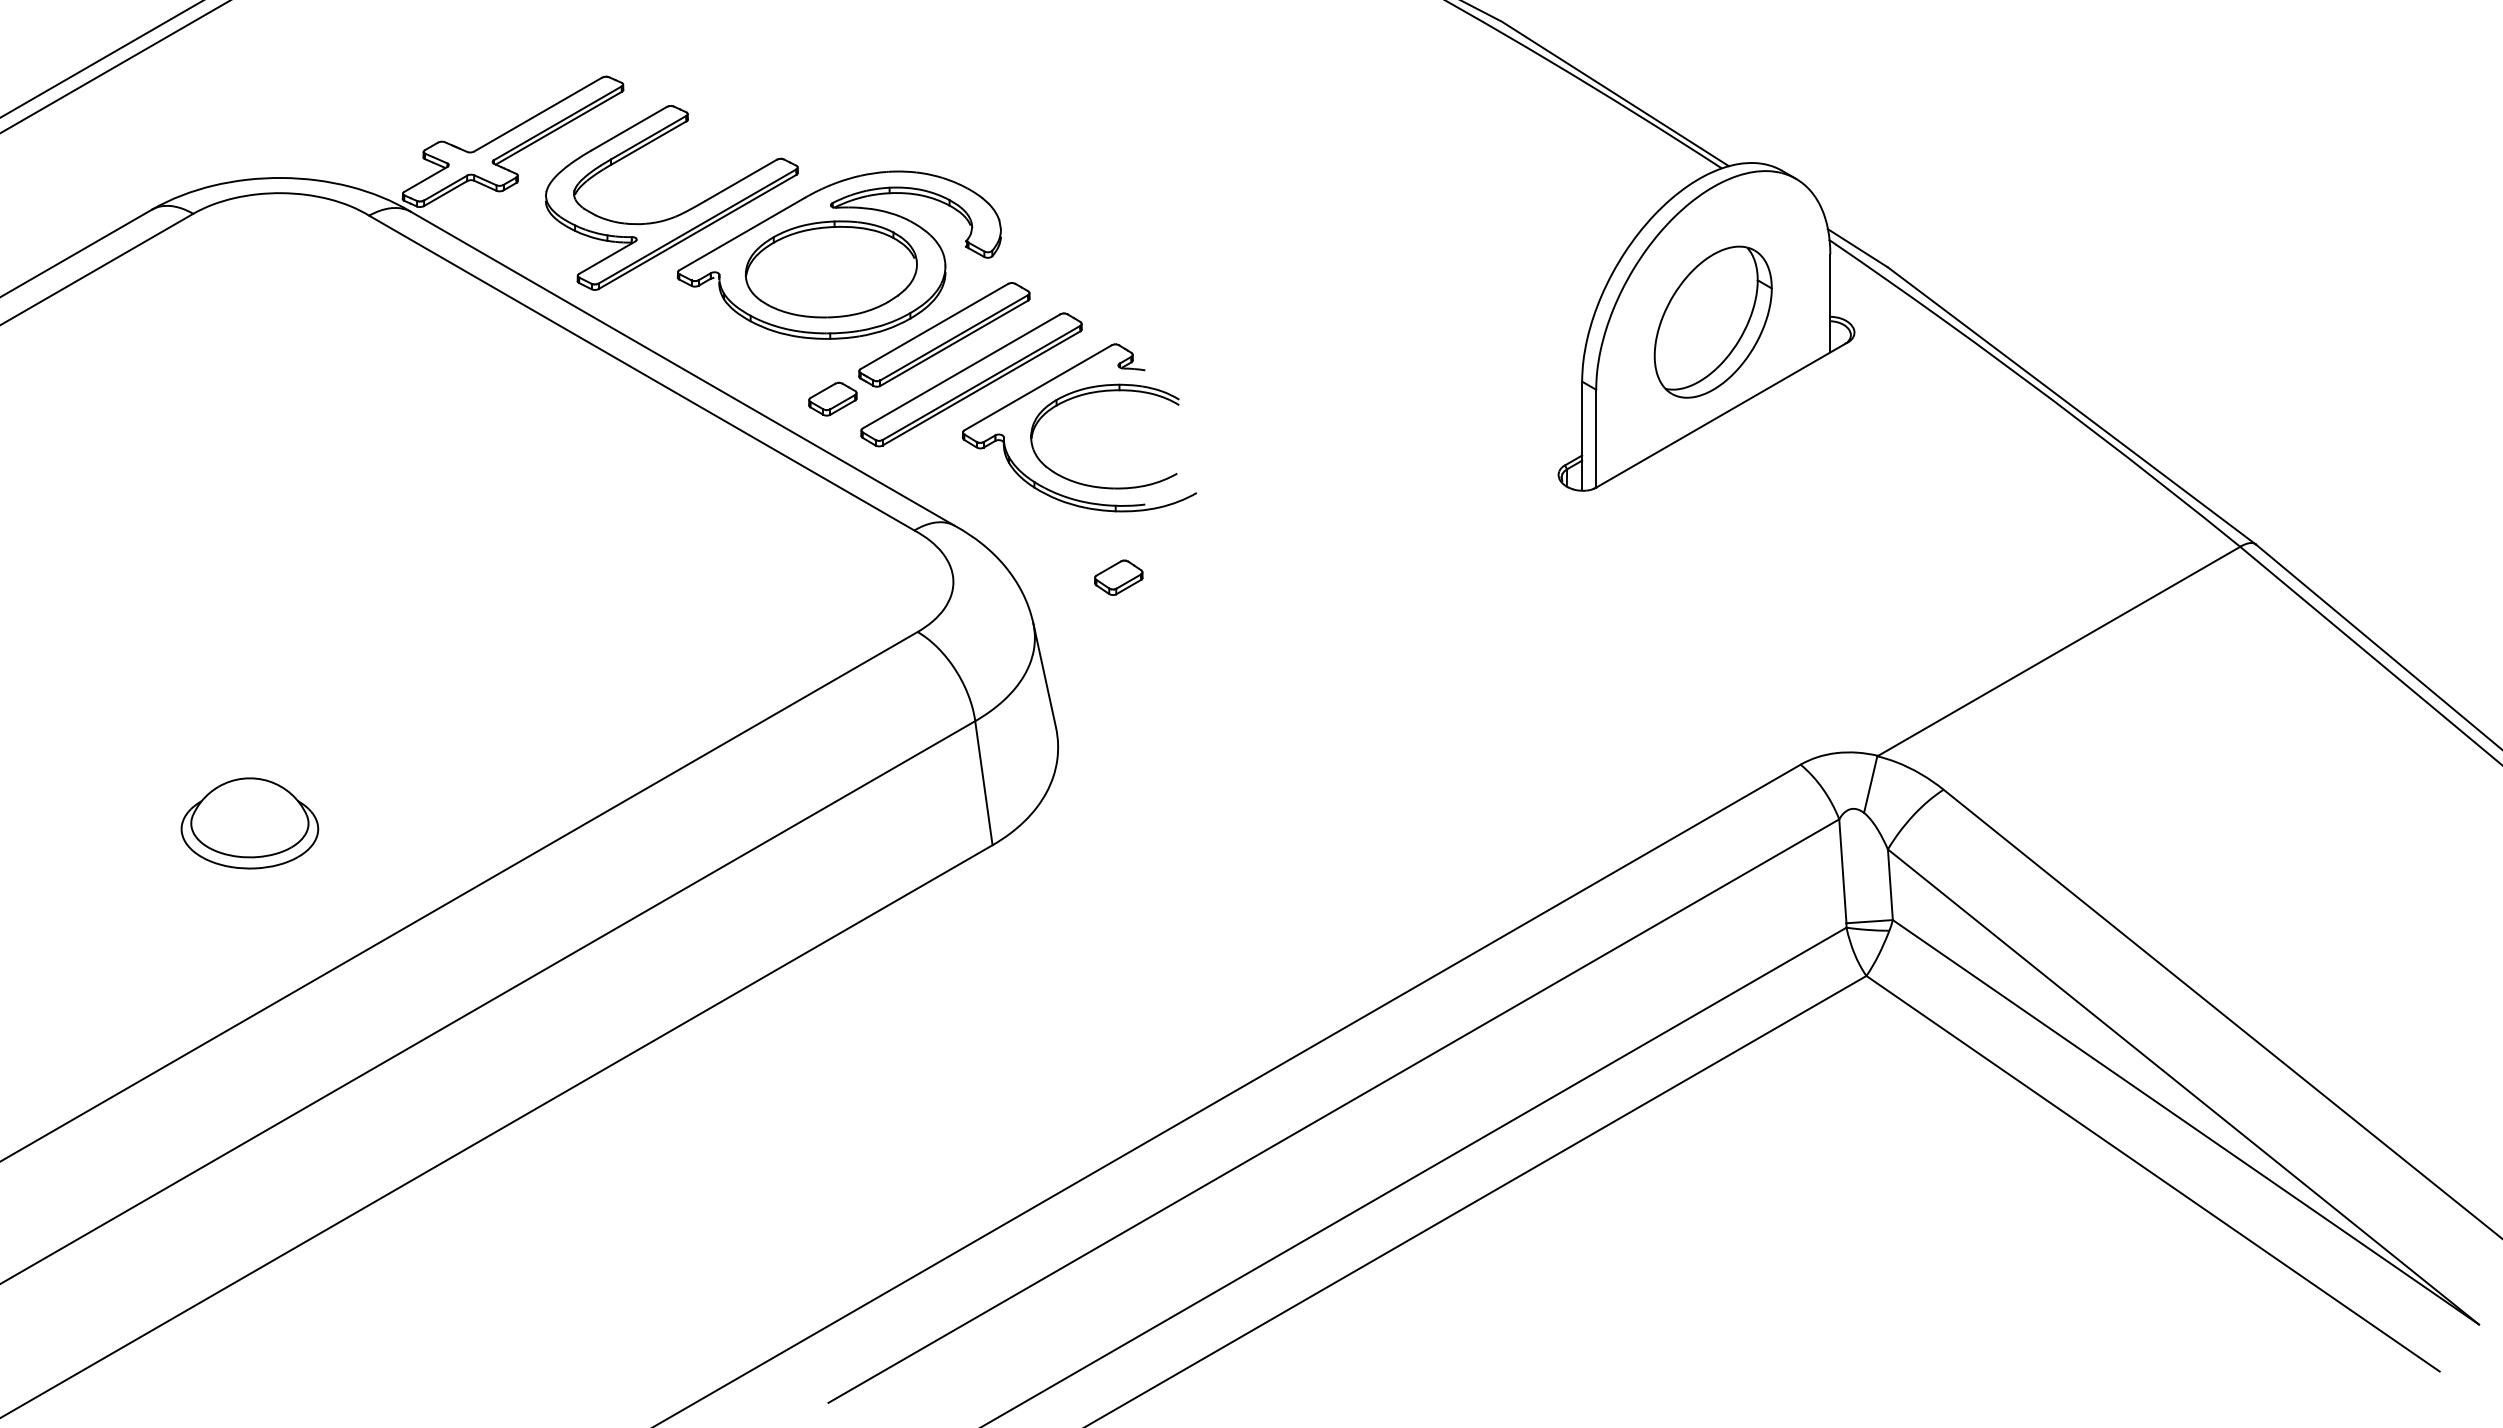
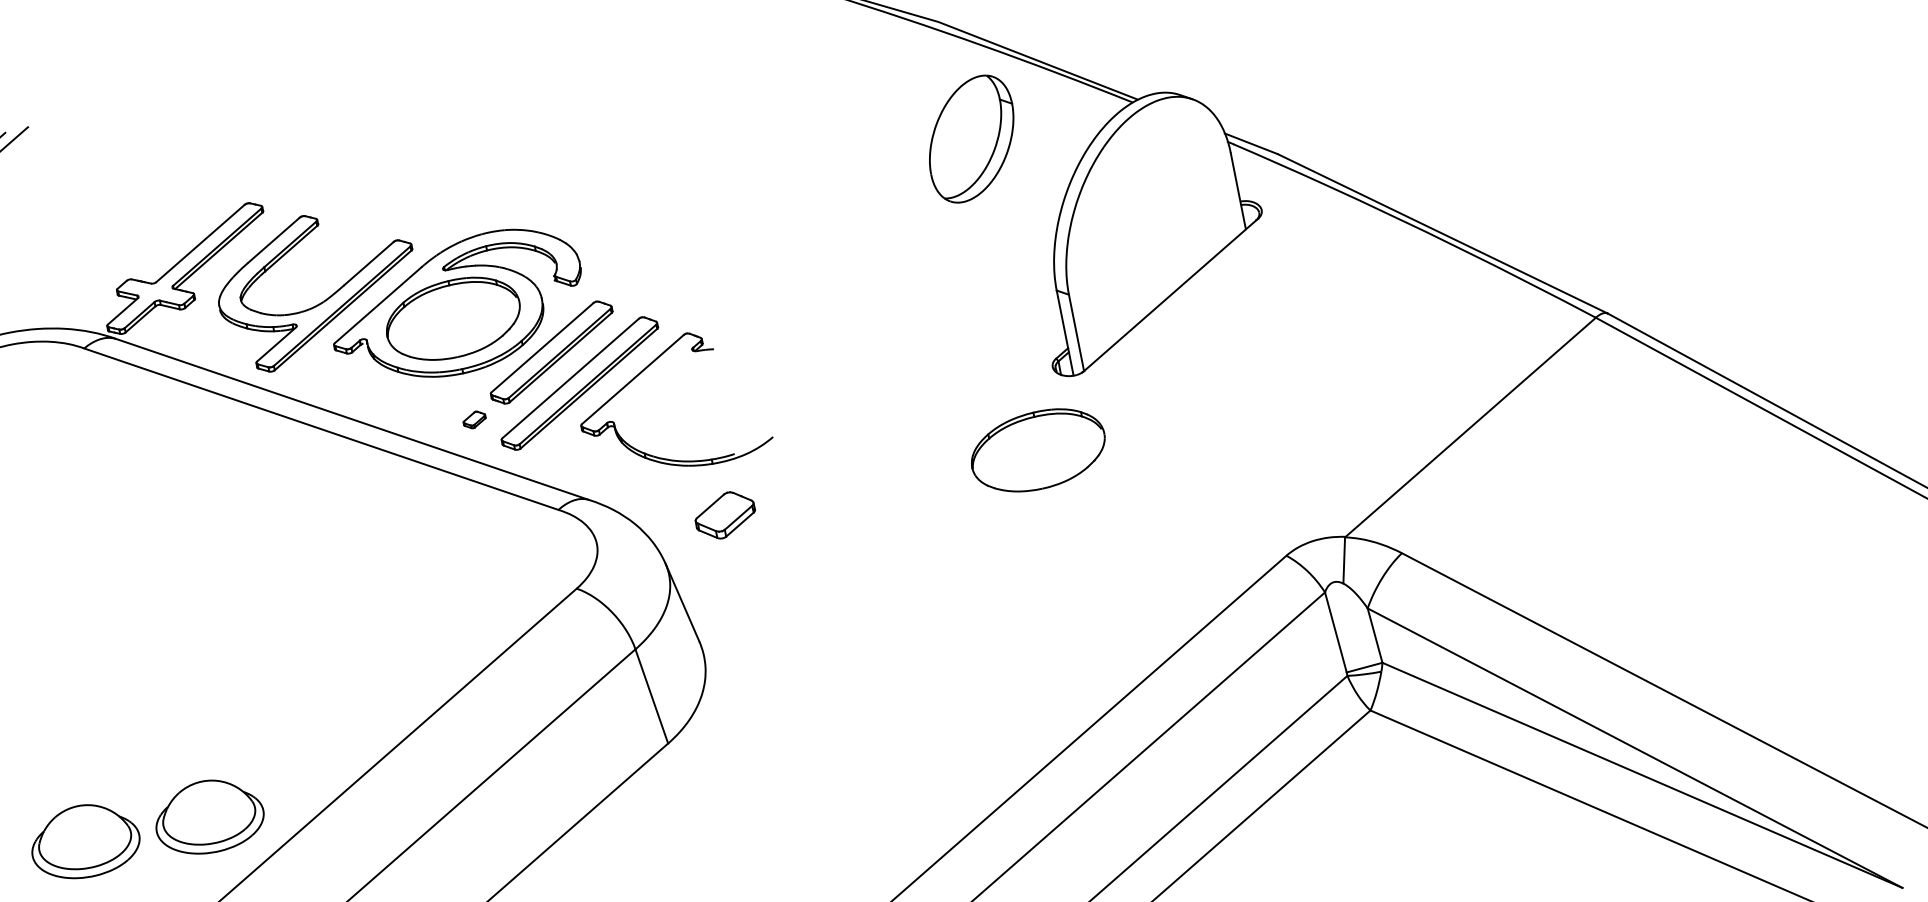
part: (1712, 321) -> (970, 138), moved
part: (1102, 392) -> (684, 373), removed
part: (832, 398) -> (474, 419), size x0.6
part: (1519, 574) -> (1037, 450), added
part: (1118, 577) -> (725, 515), size x1.6
part: (408, 823) -> (208, 816), added

